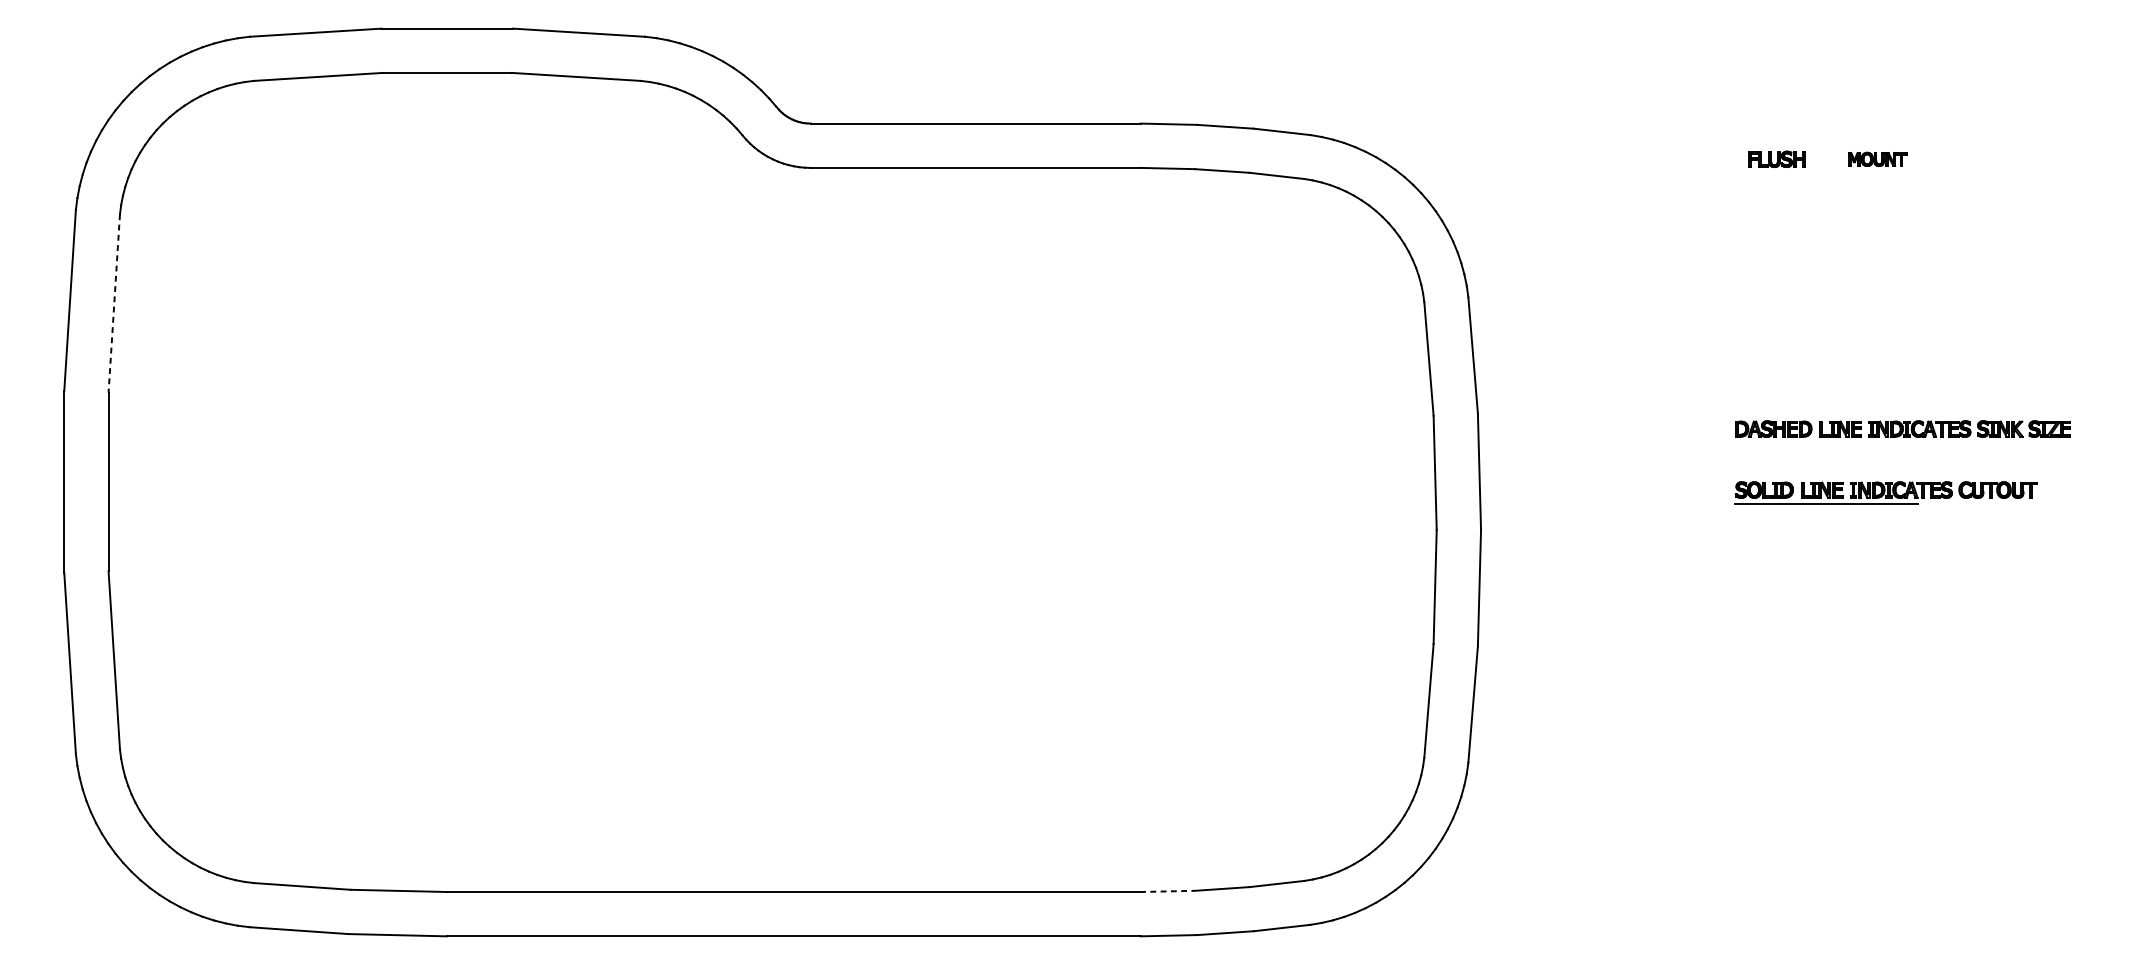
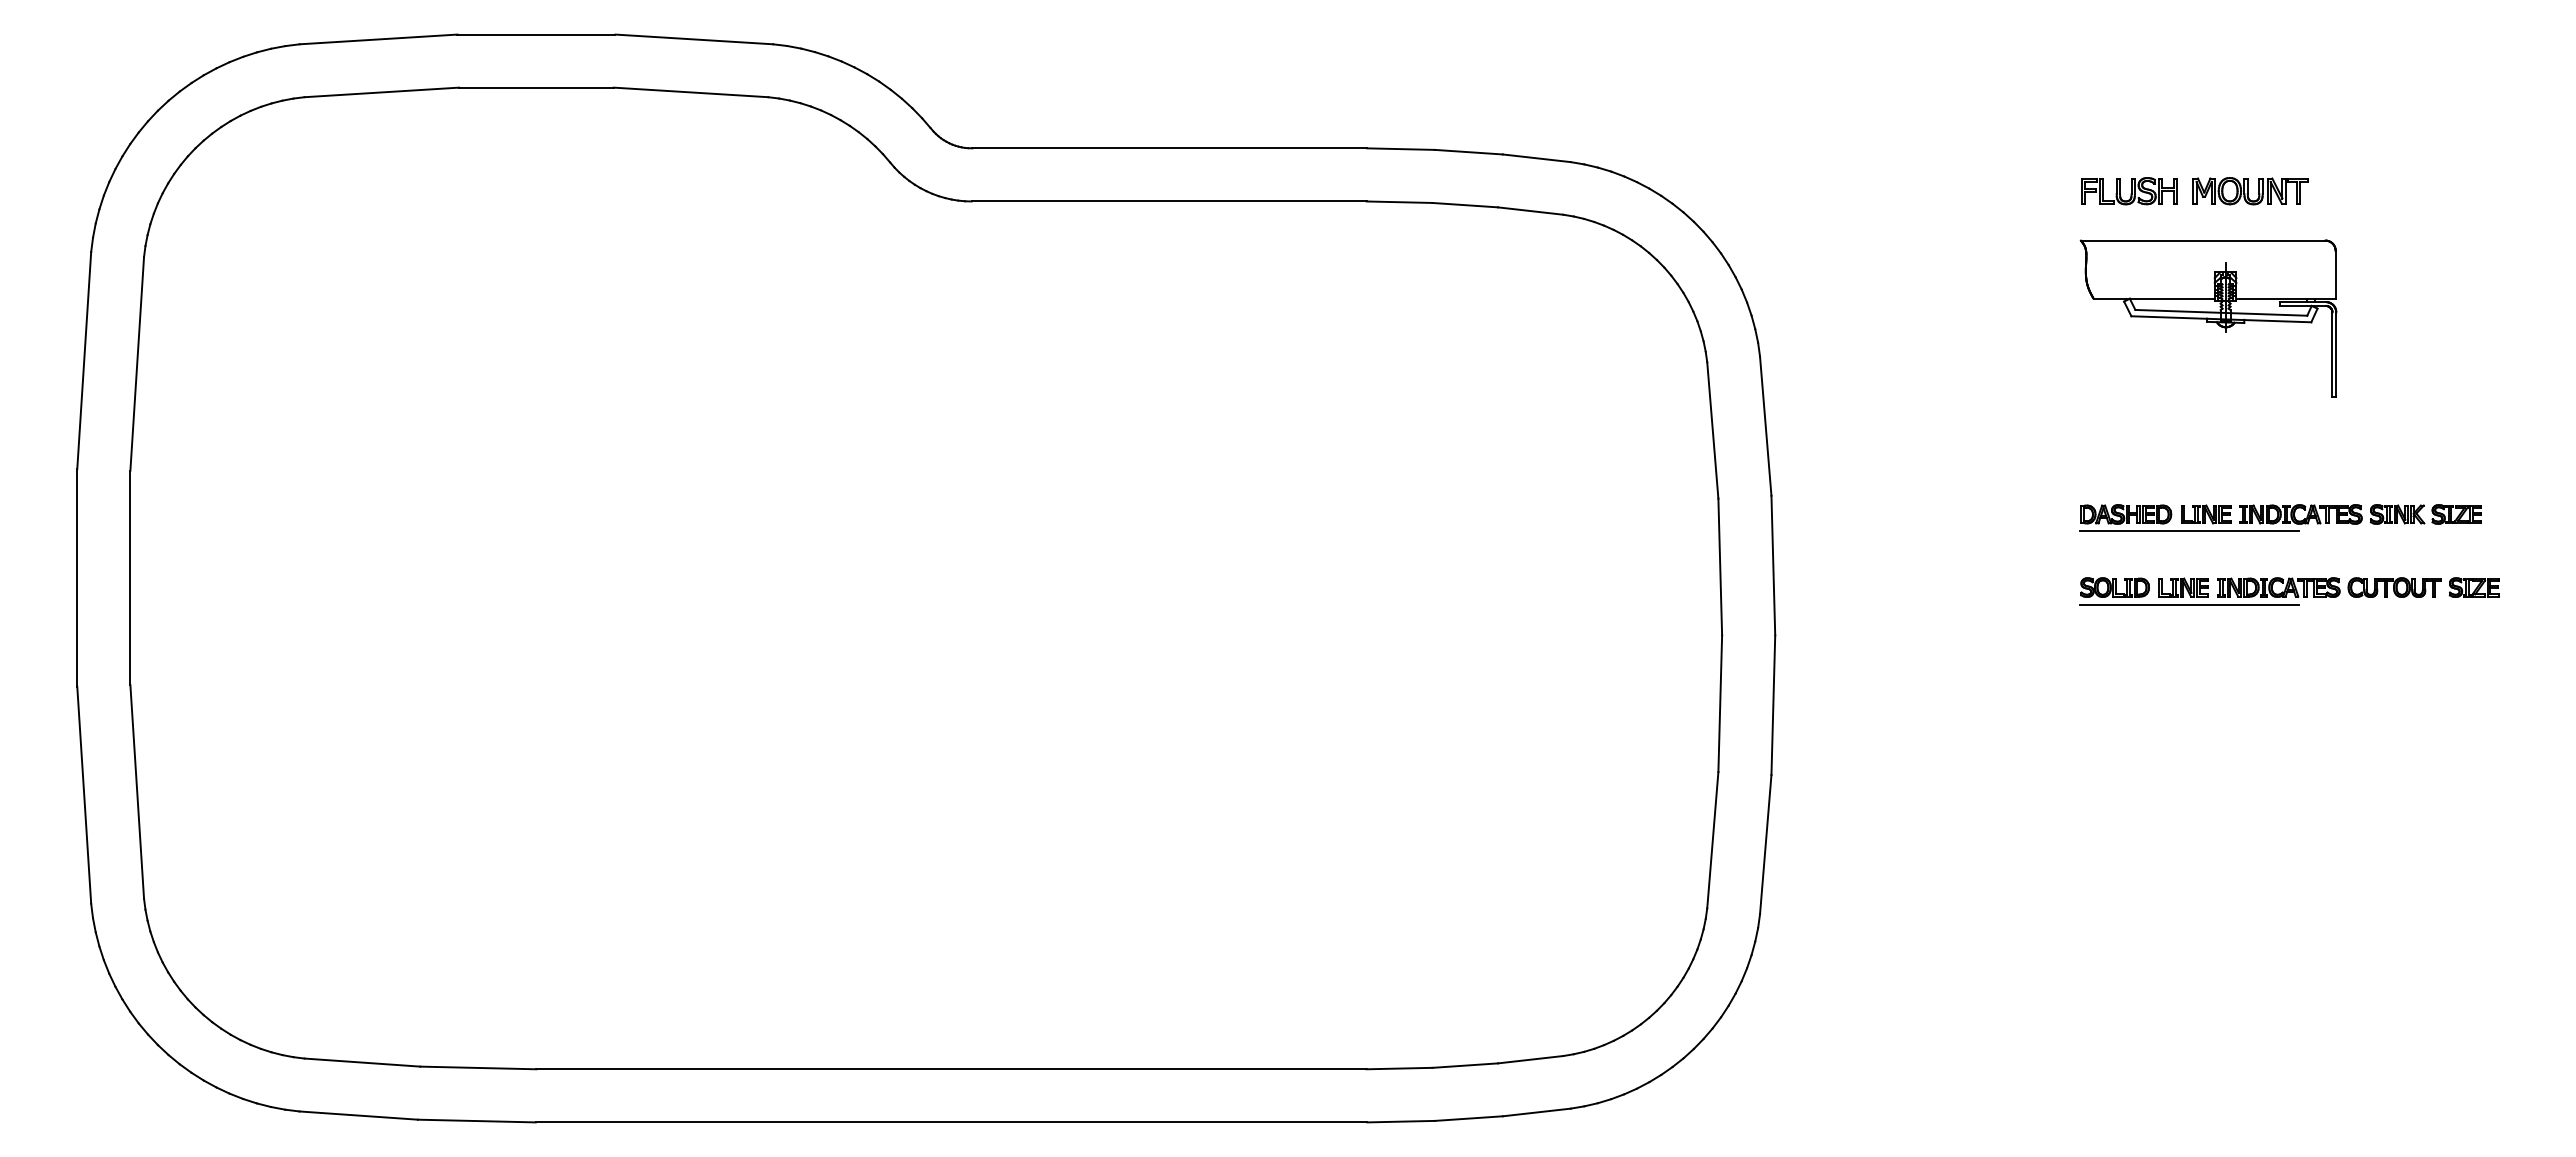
part: (1776, 159) -> (2129, 191), size x1.43
part: (1877, 159) -> (2250, 191), size x1.67
part: (1842, 265) -> (2208, 318), added
line: (114, 303) -> (137, 364), dashed -> solid
line: (1825, 443) -> (2188, 531), added
part: (2063, 490) -> (2473, 587), added
line: (1167, 891) -> (1399, 1068), dashed -> solid

